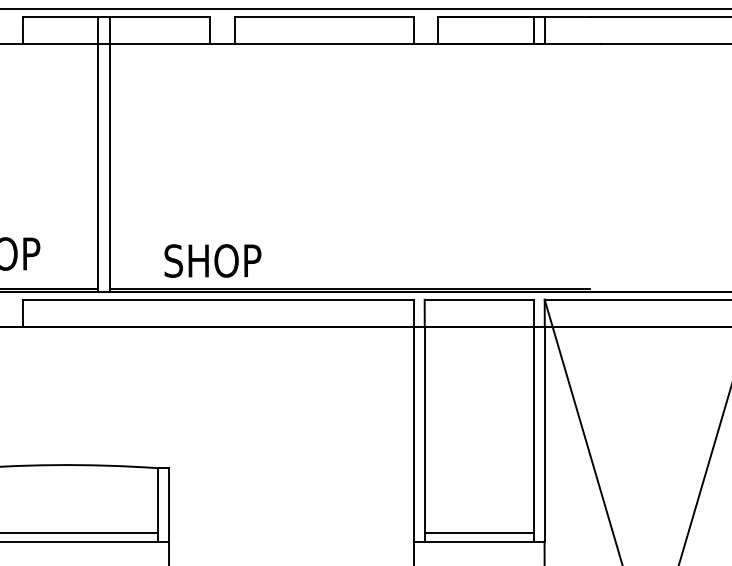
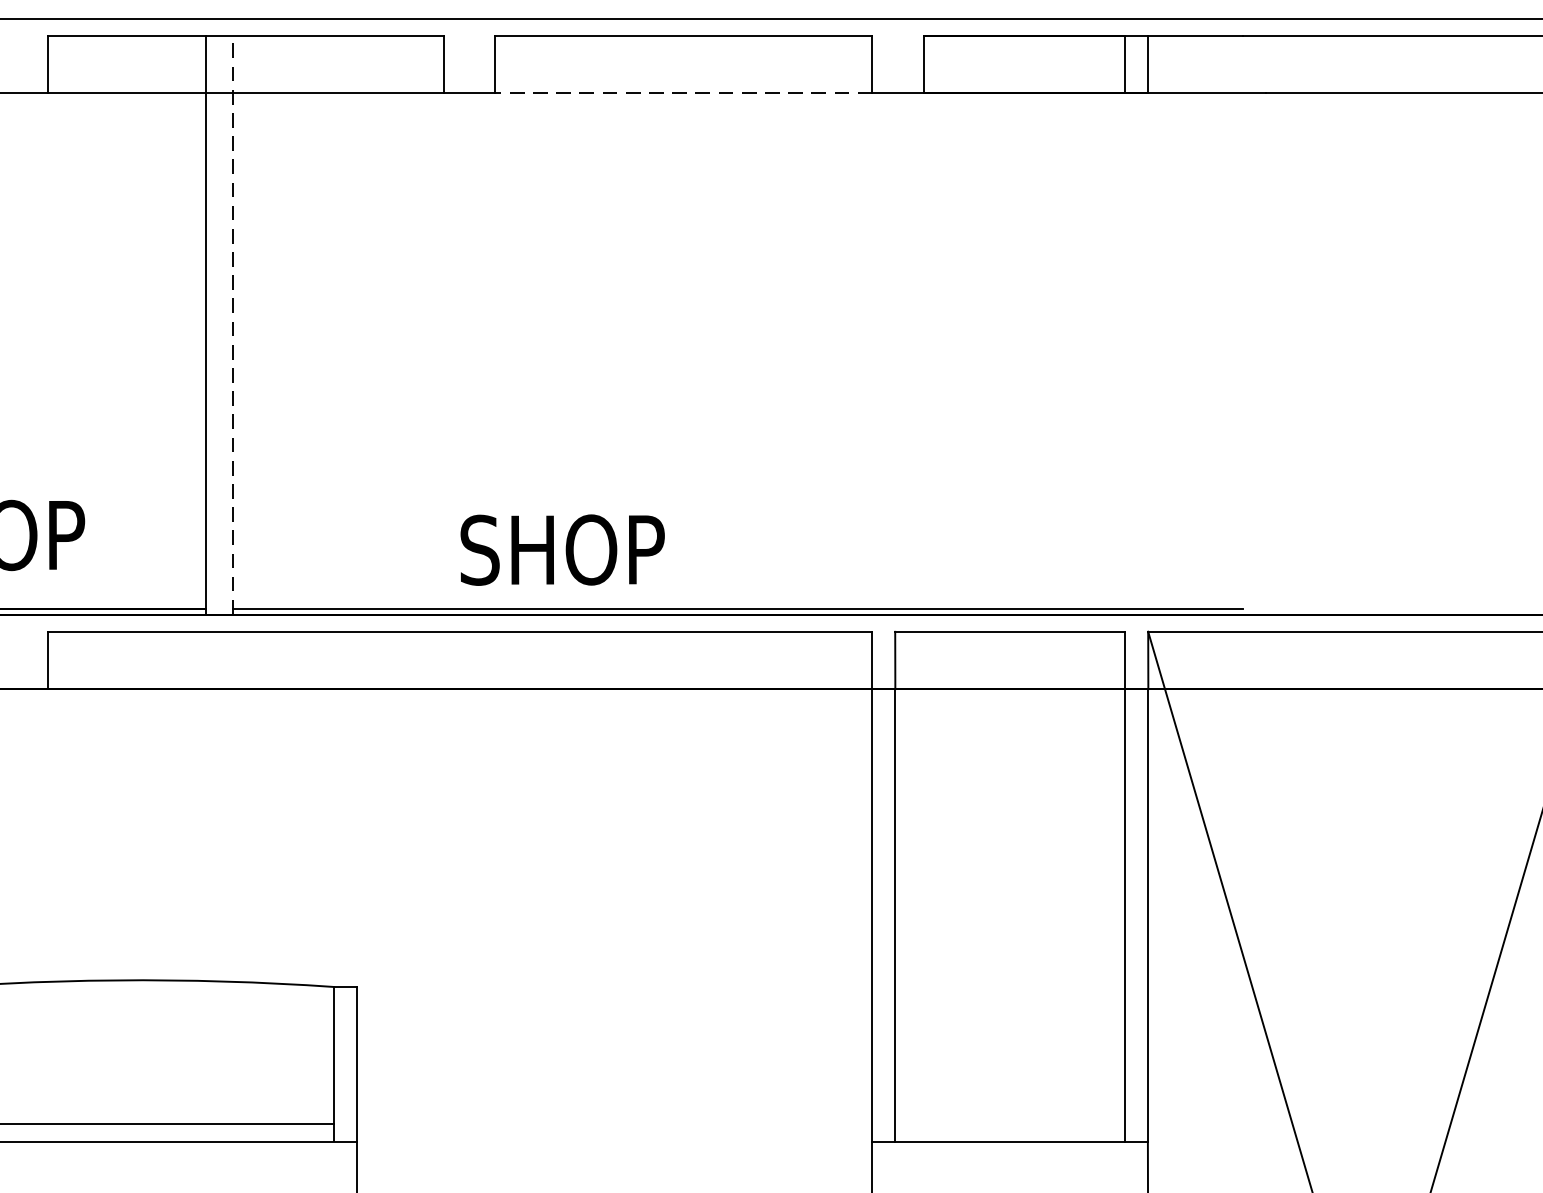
line: (323, 44) -> (681, 93), solid -> dashed
line: (110, 153) -> (232, 323), solid -> dashed
text: (212, 260) -> (561, 549), moved
line: (478, 533) -> (1008, 1124), removed

